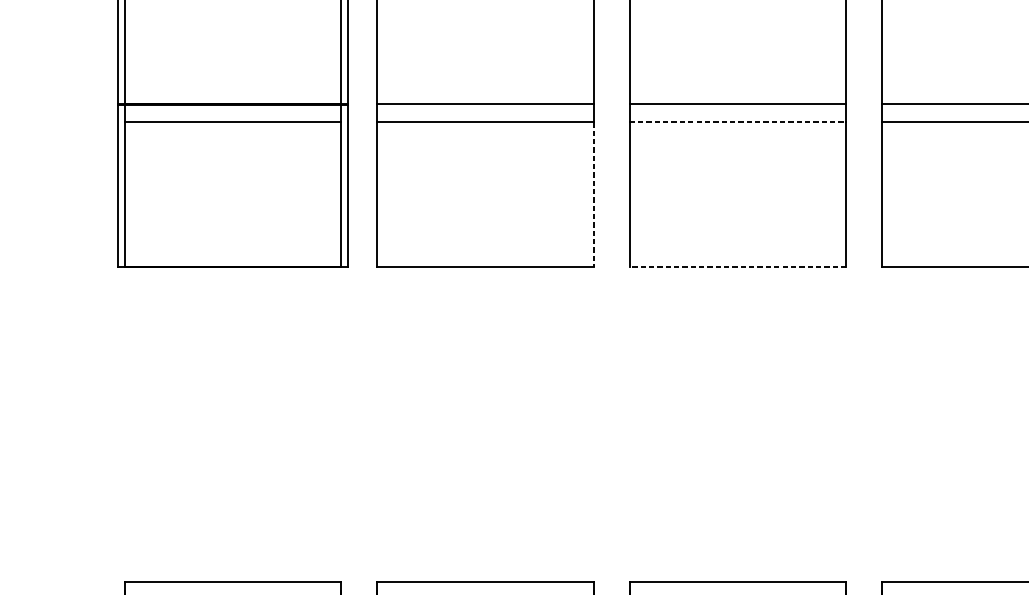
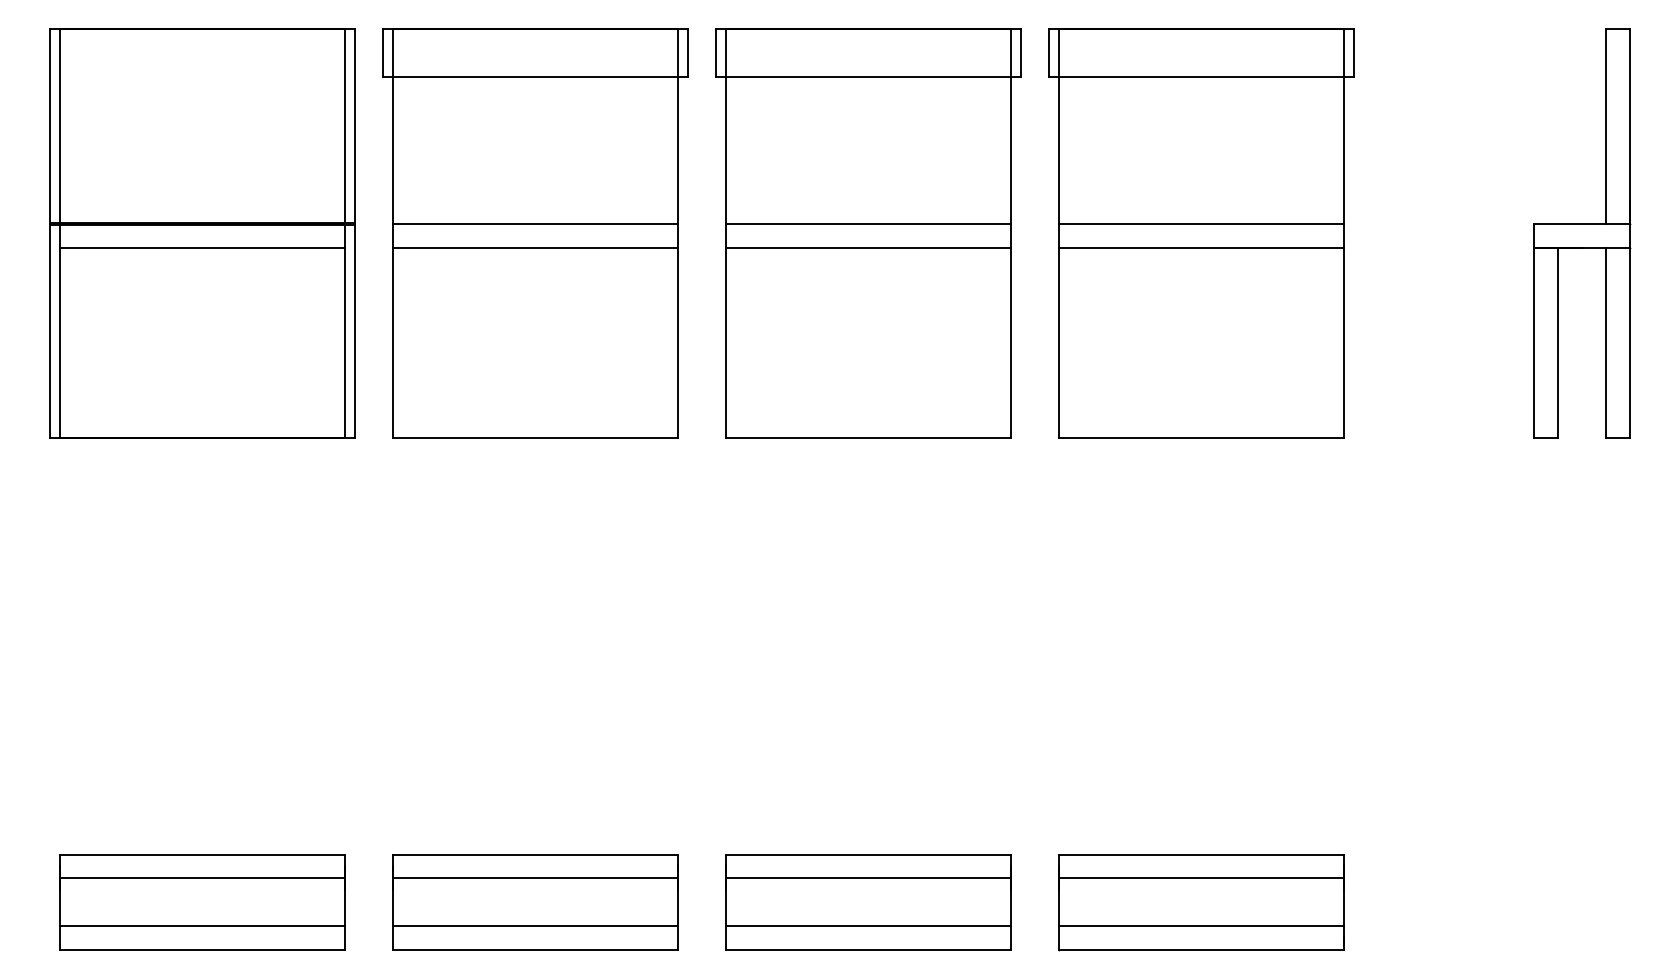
line: (737, 122) -> (868, 248), dashed -> solid
line: (593, 194) -> (678, 343), dashed -> solid
line: (737, 266) -> (868, 438), dashed -> solid

